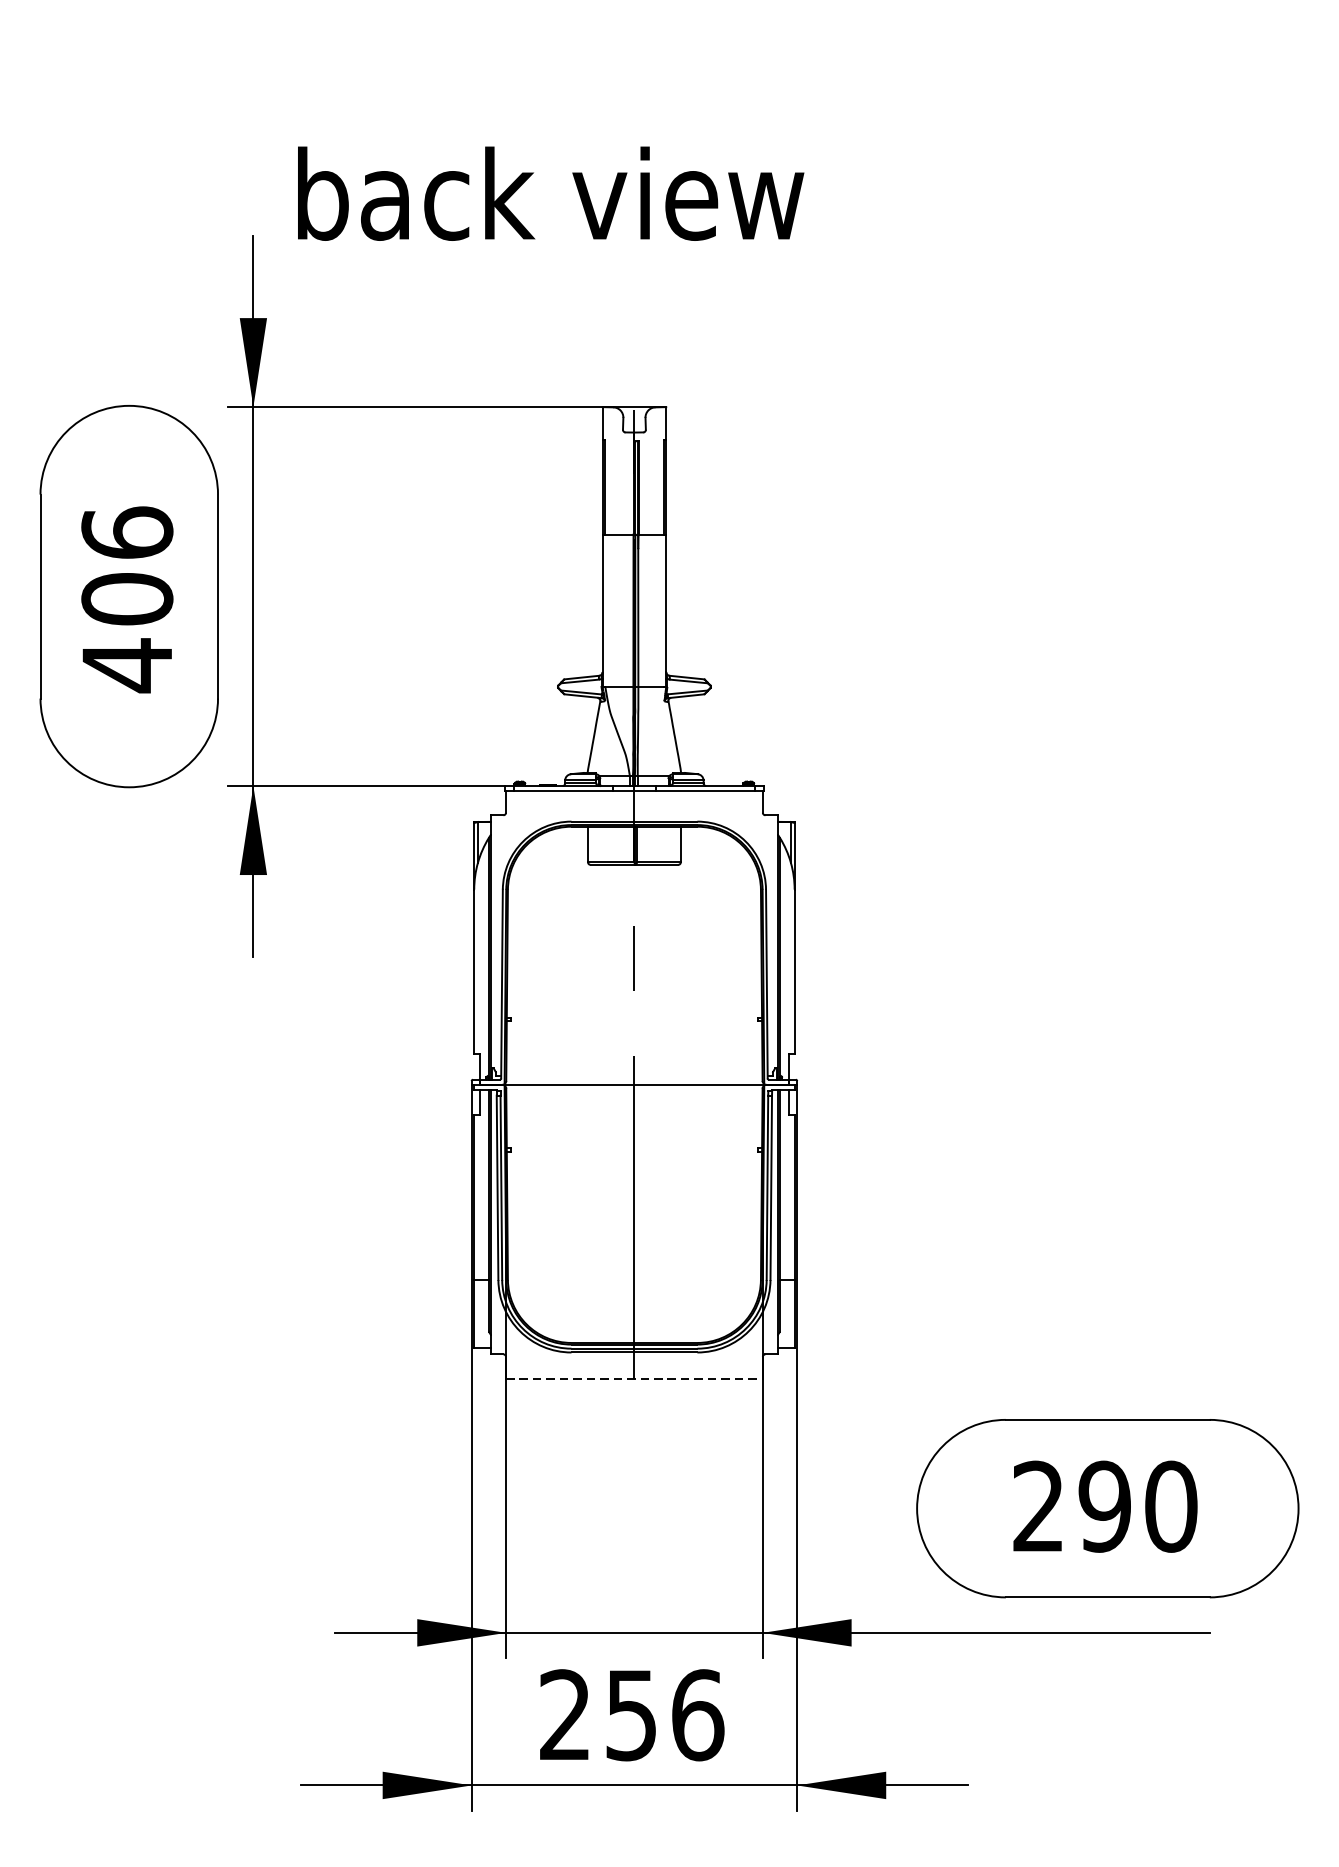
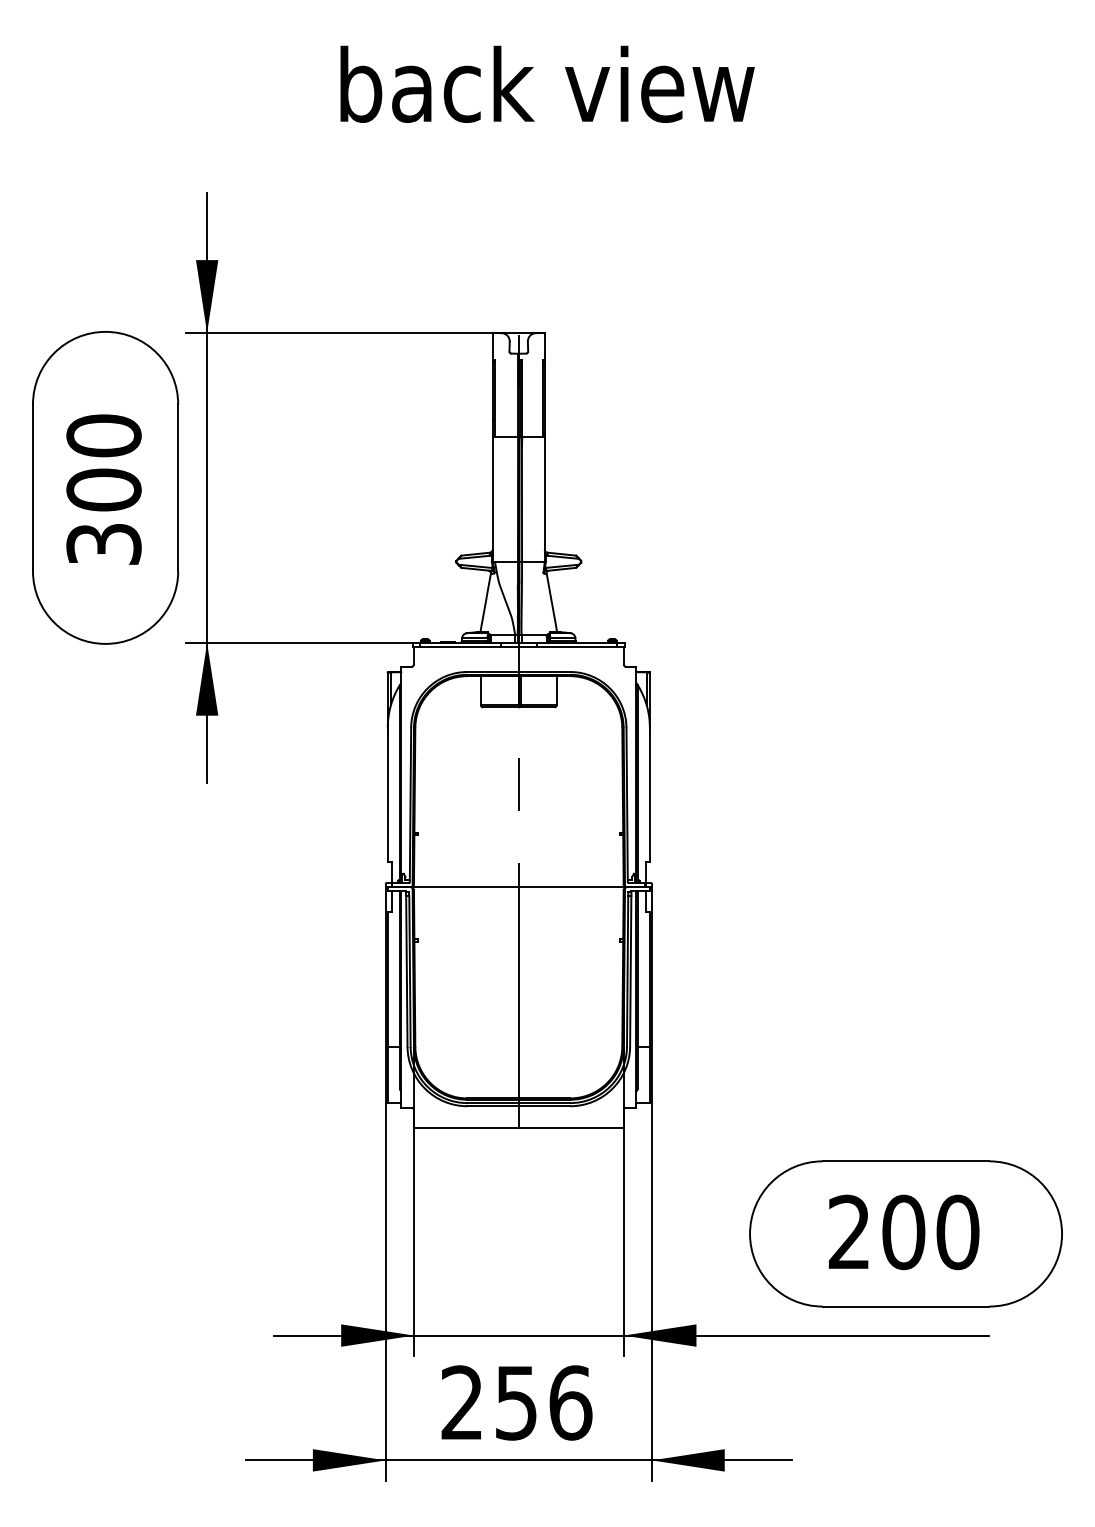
text: (550, 192) -> (547, 83), moved
text: (126, 599) -> (103, 490), 406 -> 300
line: (635, 1378) -> (519, 1127), dashed -> solid
text: (1104, 1506) -> (903, 1232), 290 -> 200

